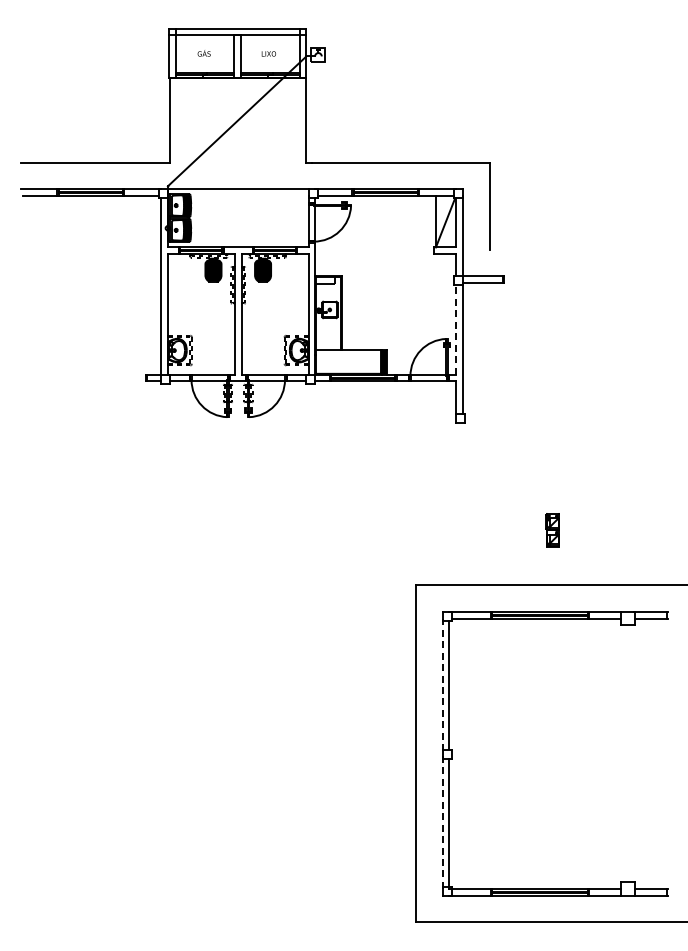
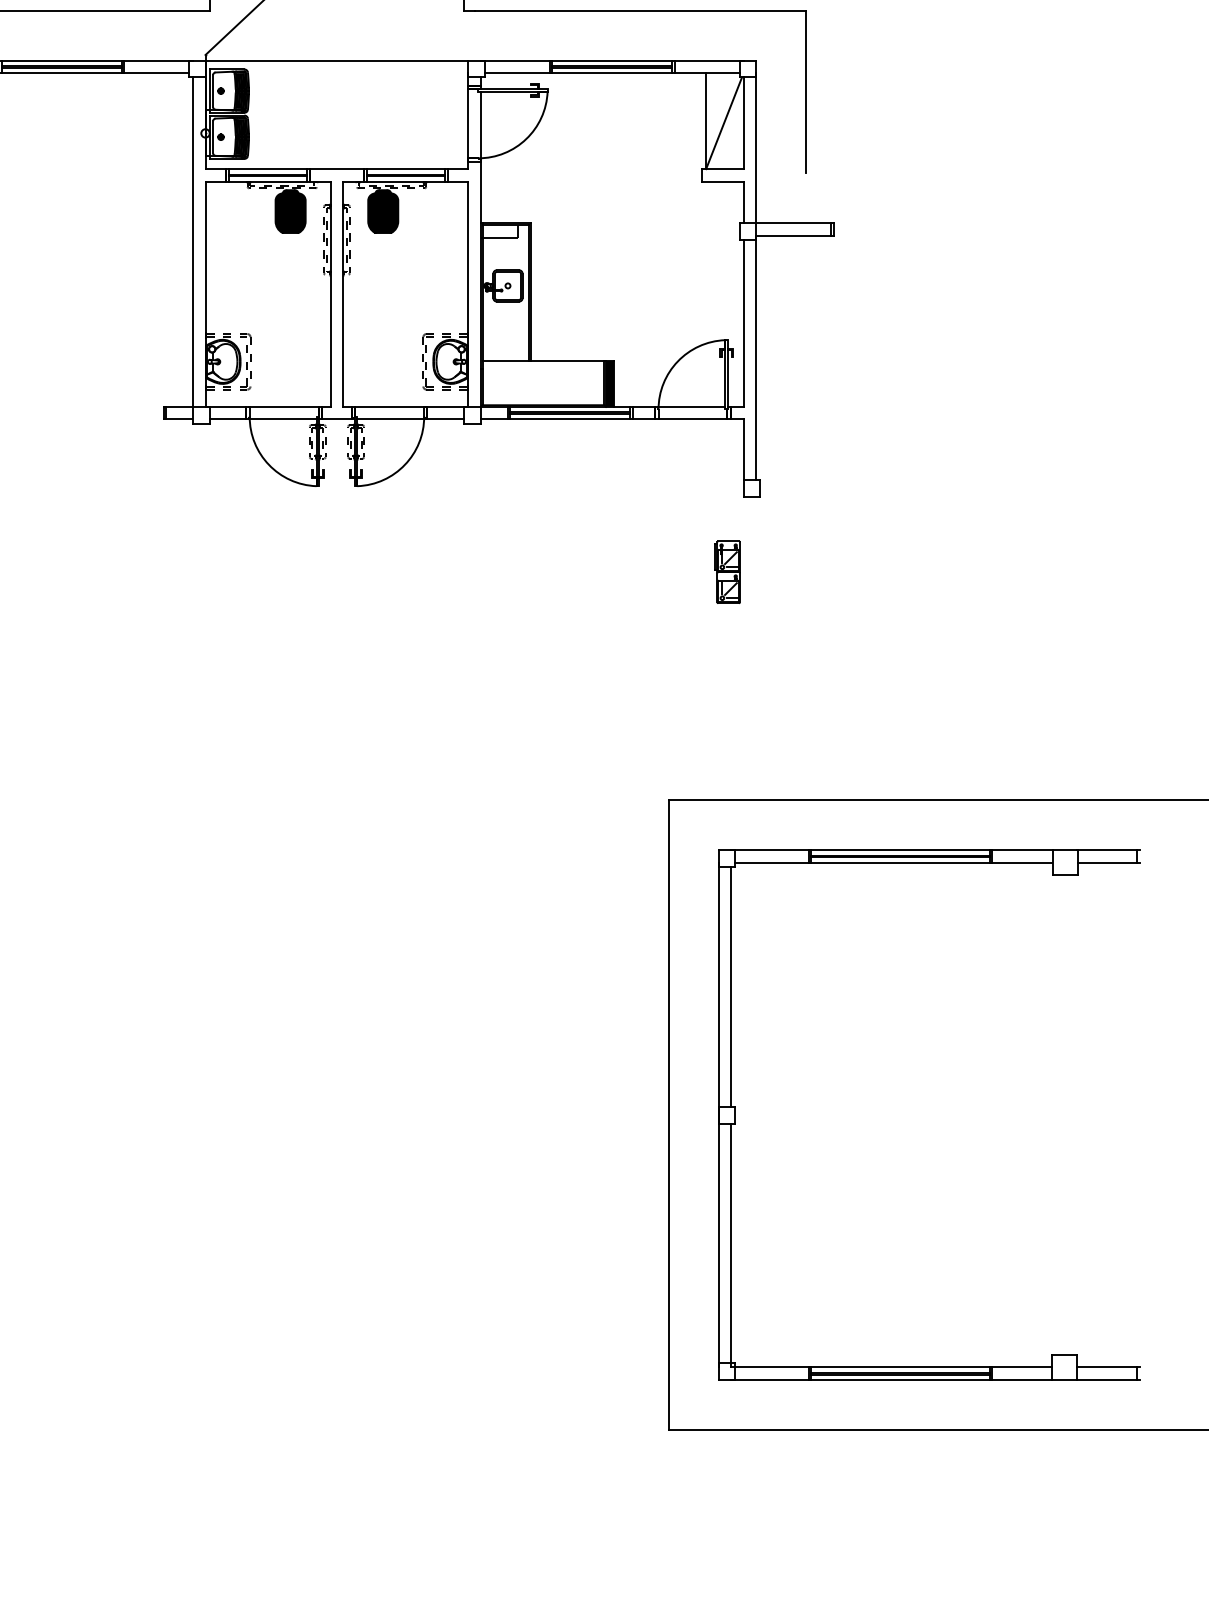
line: (456, 330) -> (744, 324), dashed -> solid
part: (552, 530) -> (727, 572), moved
line: (442, 753) -> (718, 1114), dashed -> solid

